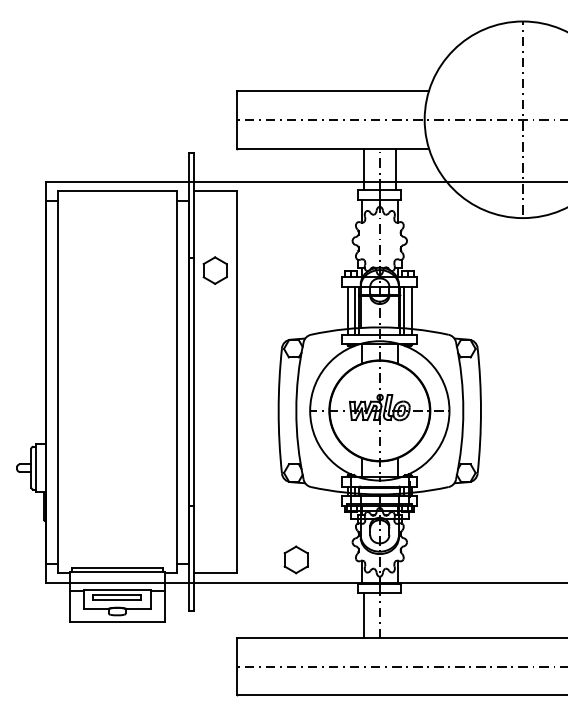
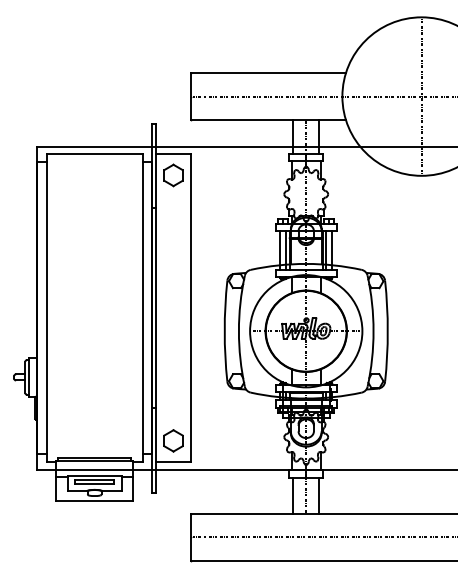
part: (214, 270) -> (172, 175), moved
part: (295, 559) -> (172, 440), moved
line: (395, 615) -> (318, 496), added

